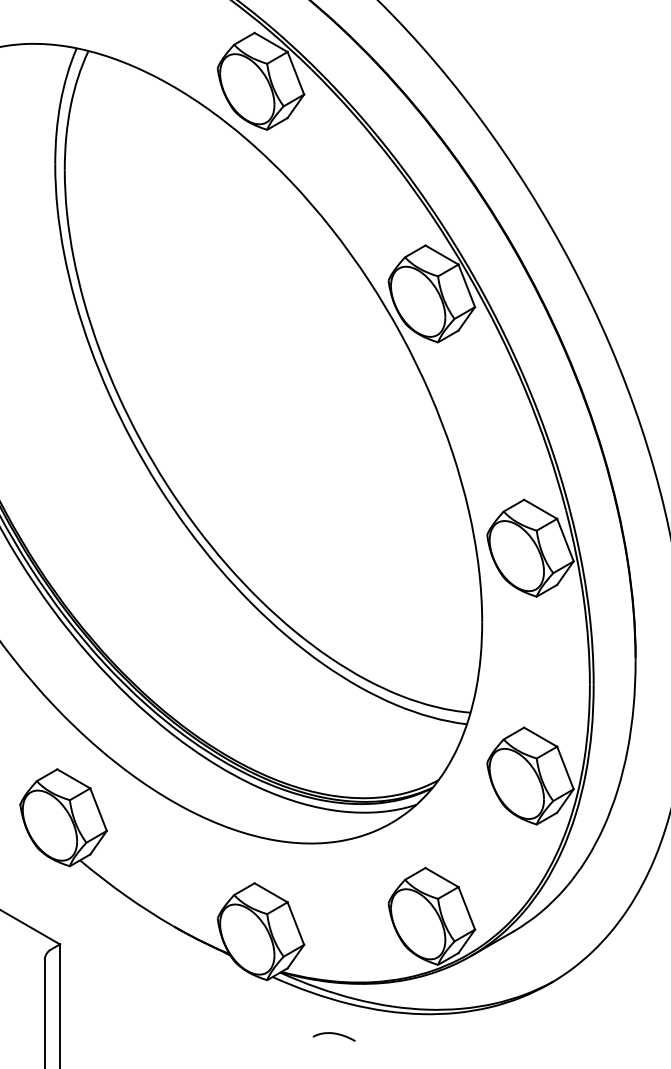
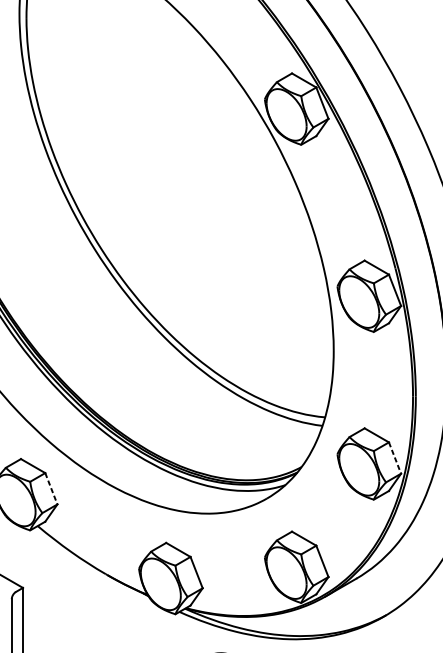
line: (565, 767) -> (395, 457), solid -> dashed
line: (98, 809) -> (51, 488), solid -> dashed

